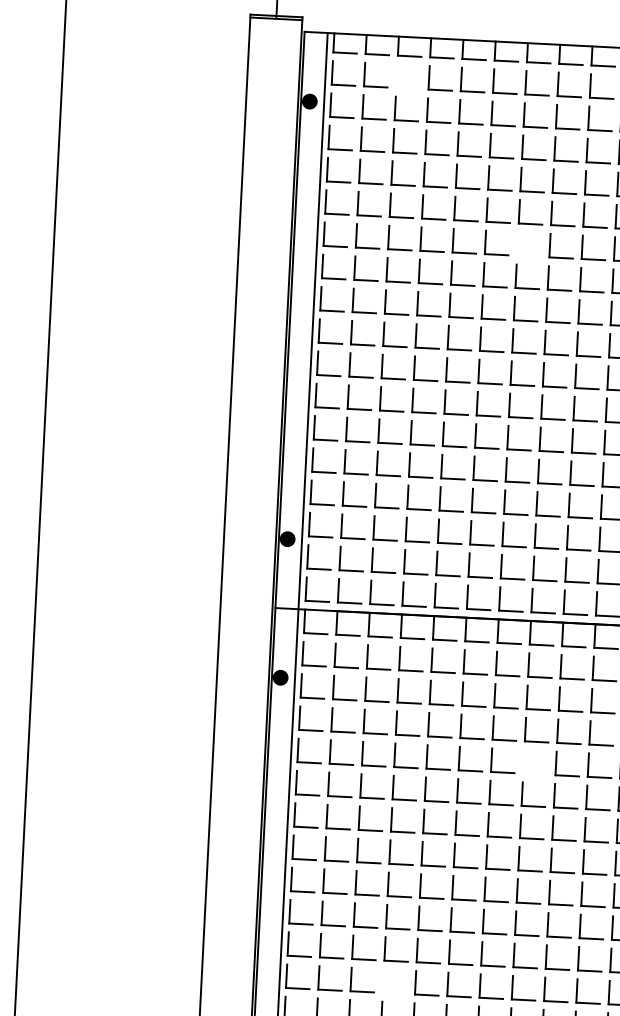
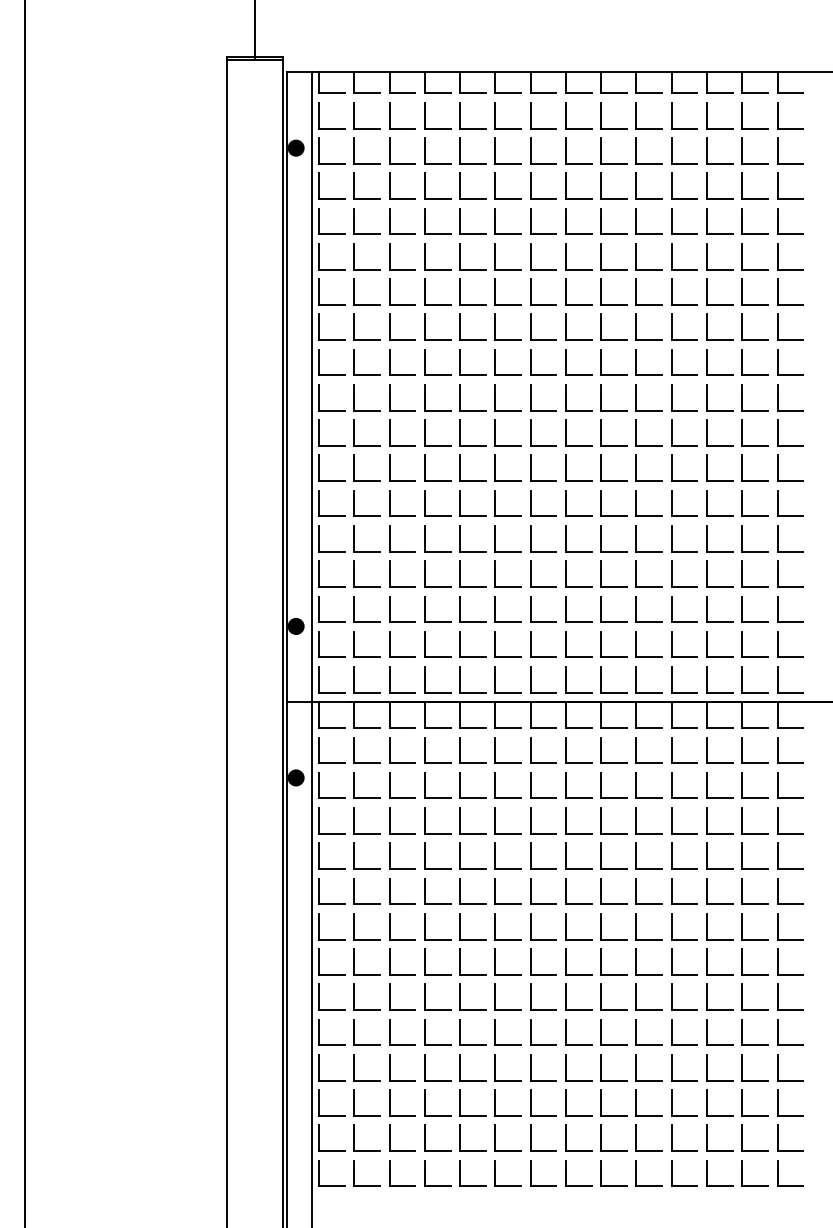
part: (397, 76) -> (390, 115), added
part: (518, 243) -> (531, 291), added
part: (524, 761) -> (566, 855), added
part: (383, 980) -> (425, 1102), added

